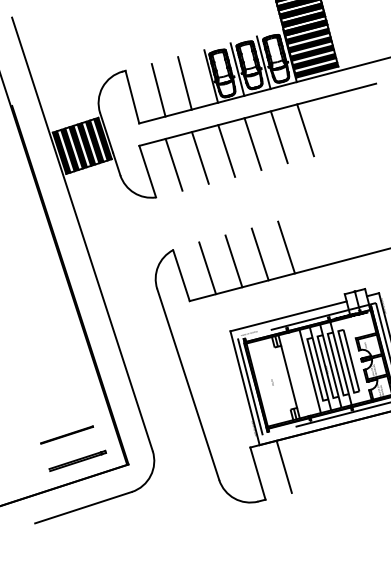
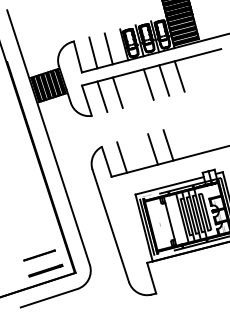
line: (226, 150) -> (133, 88), removed
line: (233, 261) -> (137, 153), removed
line: (283, 465) -> (166, 273), removed

